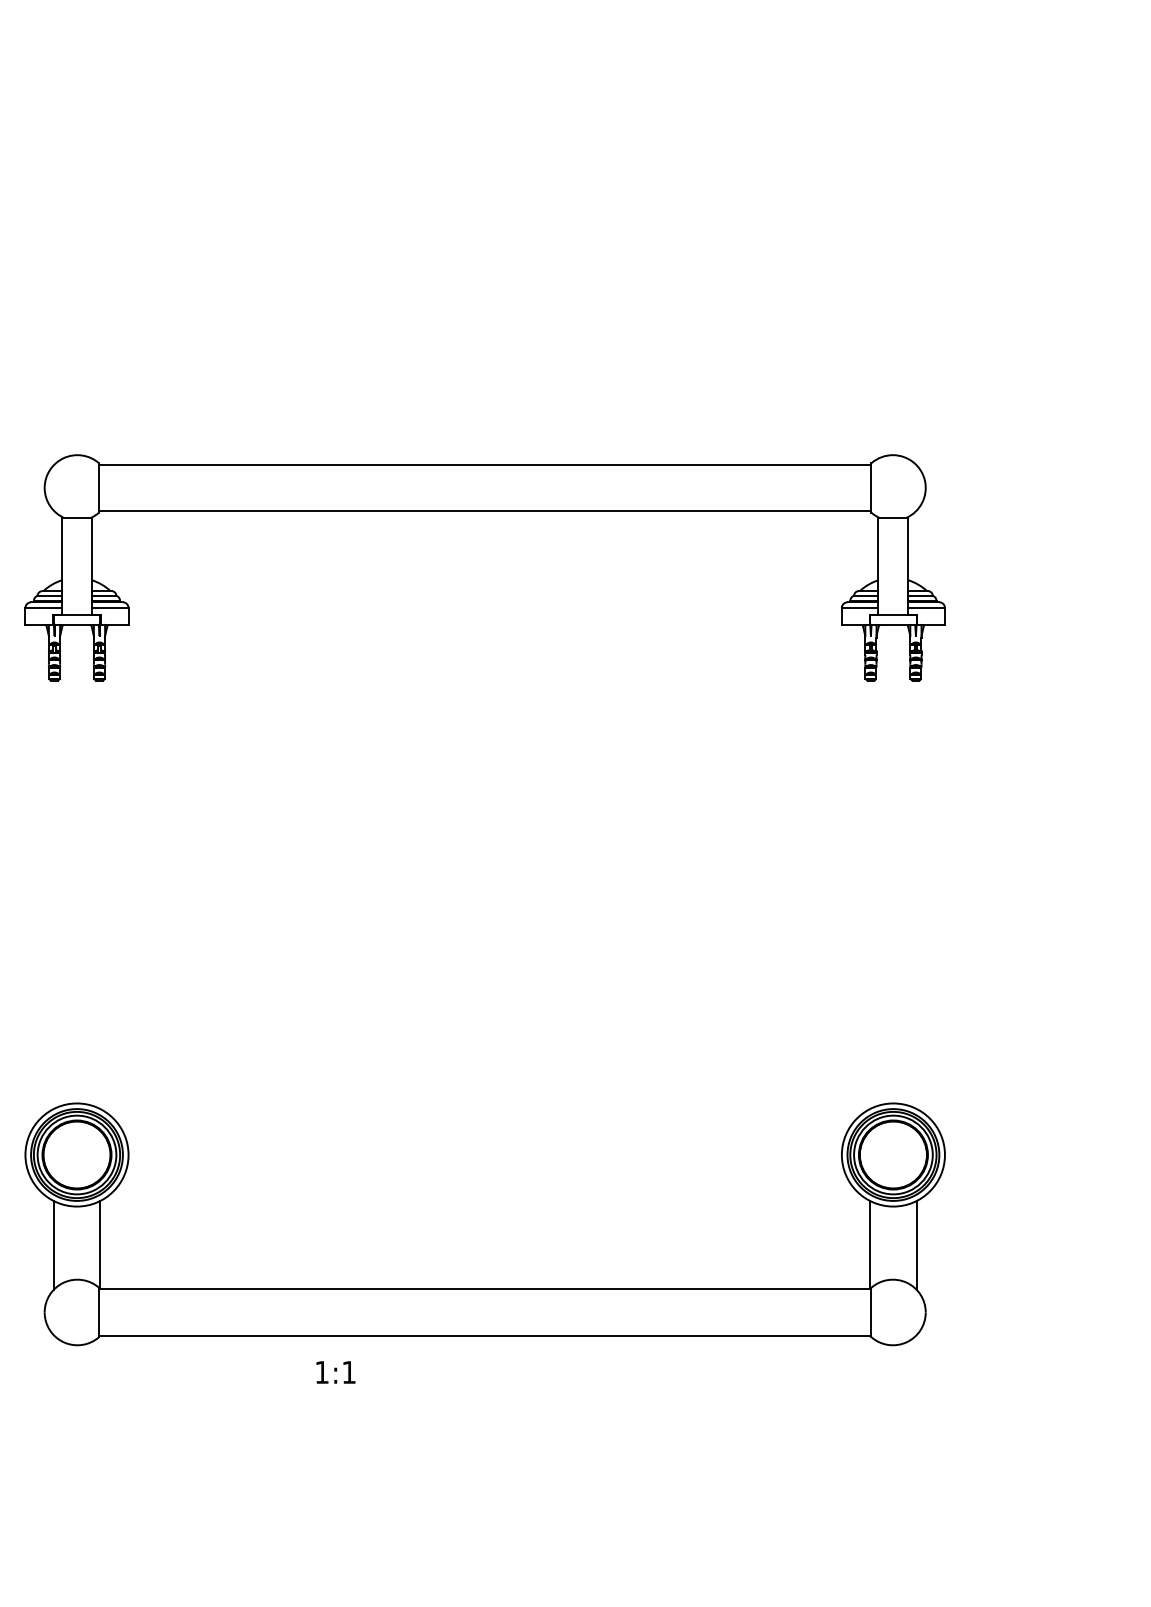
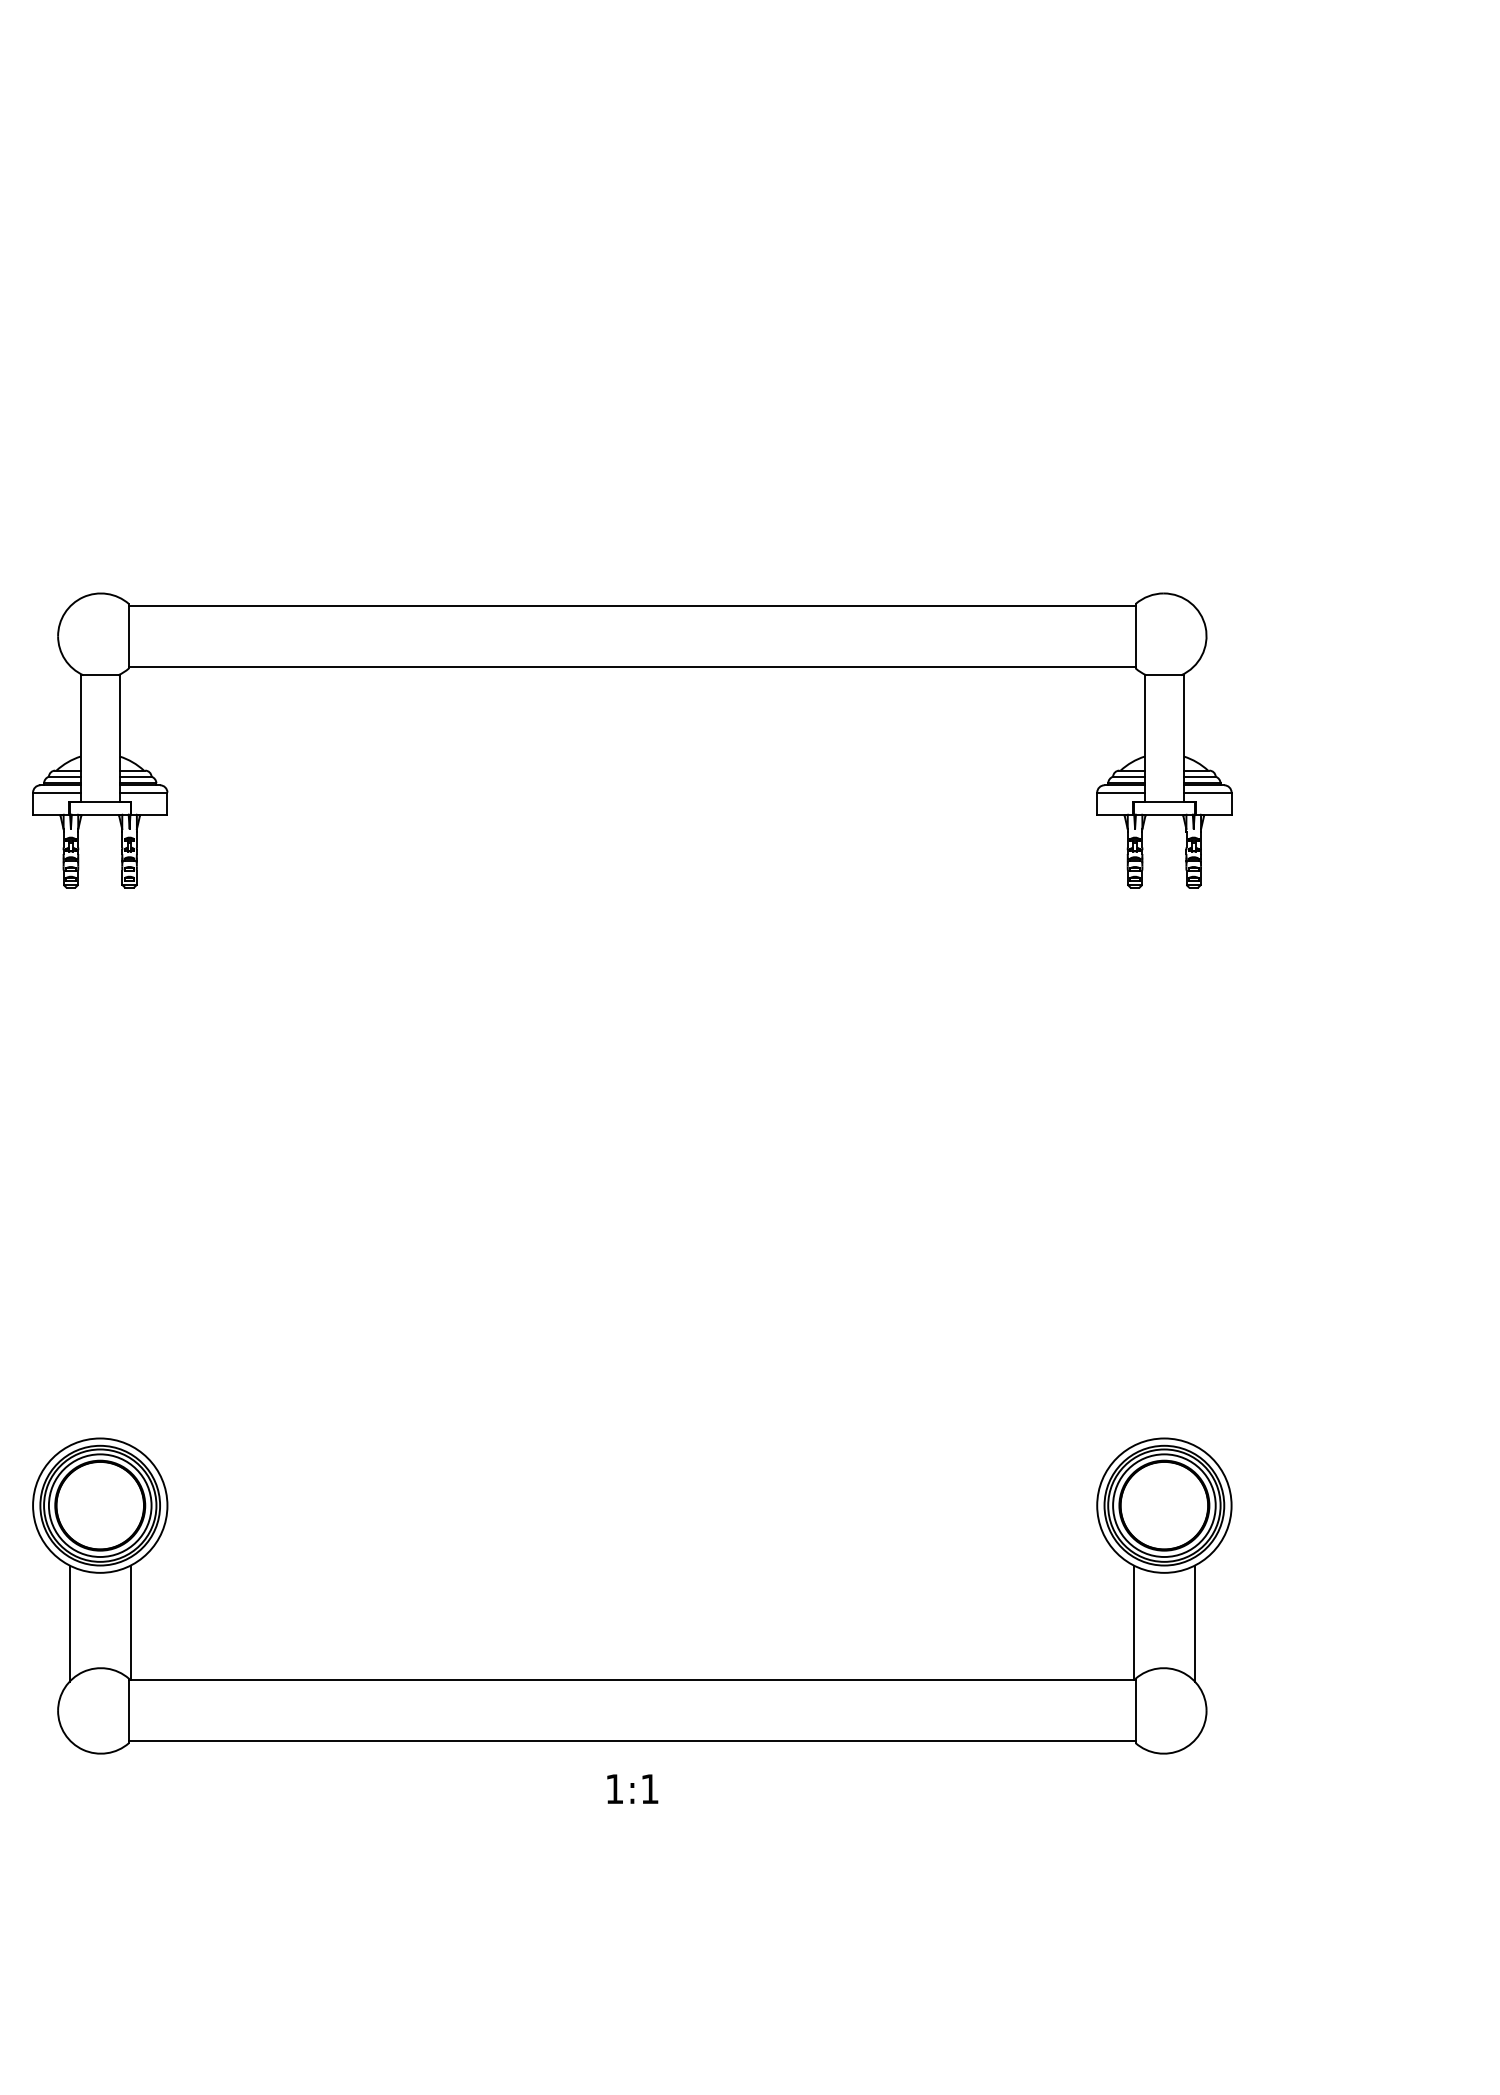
text: (335, 1371) -> (632, 1788), moved

